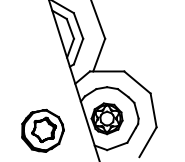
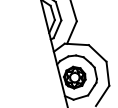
part: (42, 130) -> (28, 83), removed

